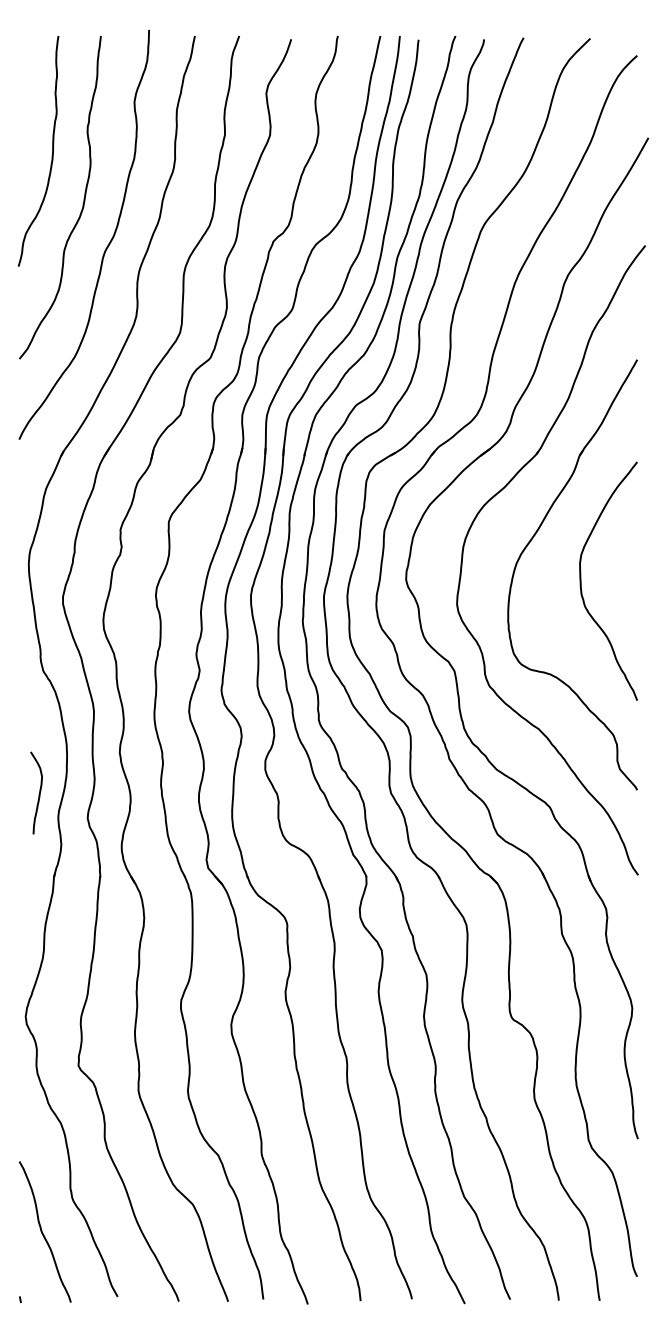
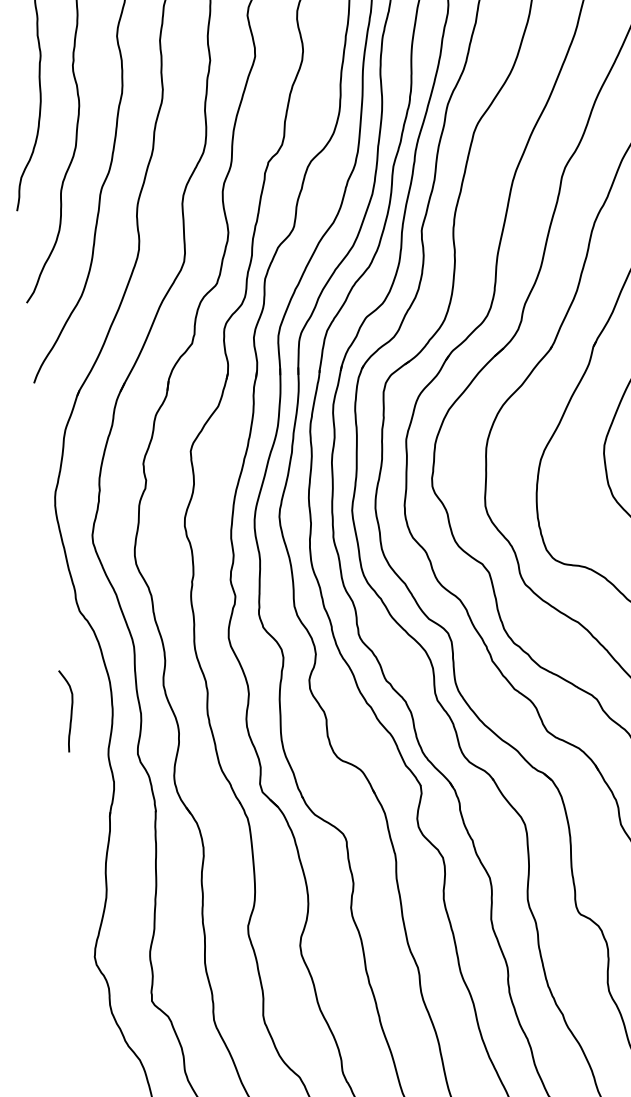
curve: (38, 794) -> (70, 712), moved

